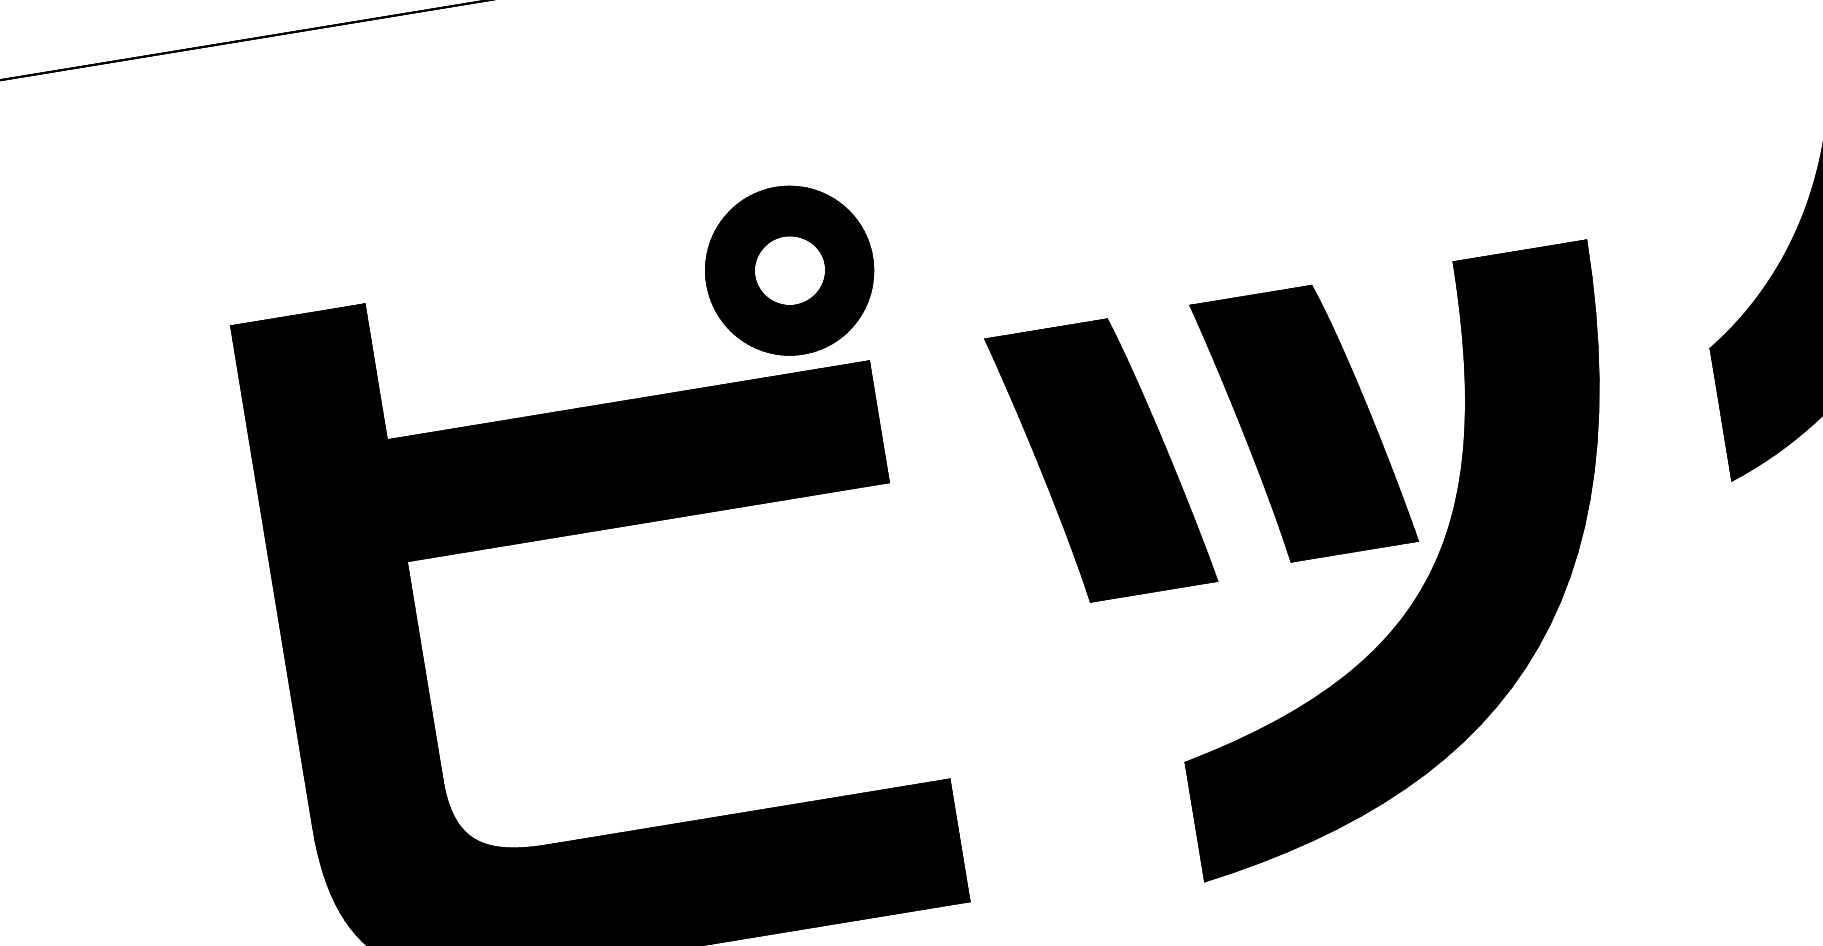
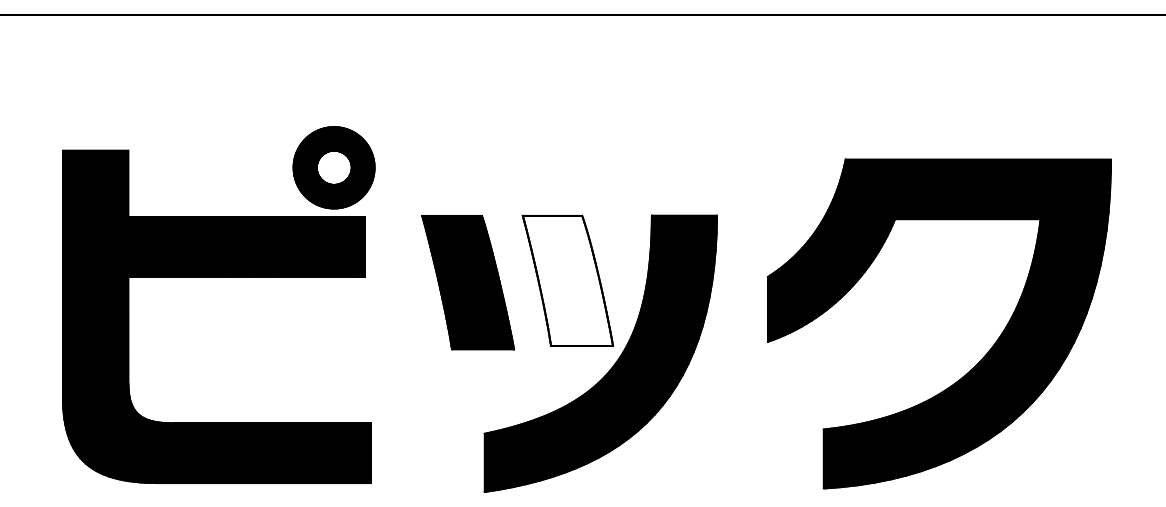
fill: (1303, 422) -> (567, 280), removed

